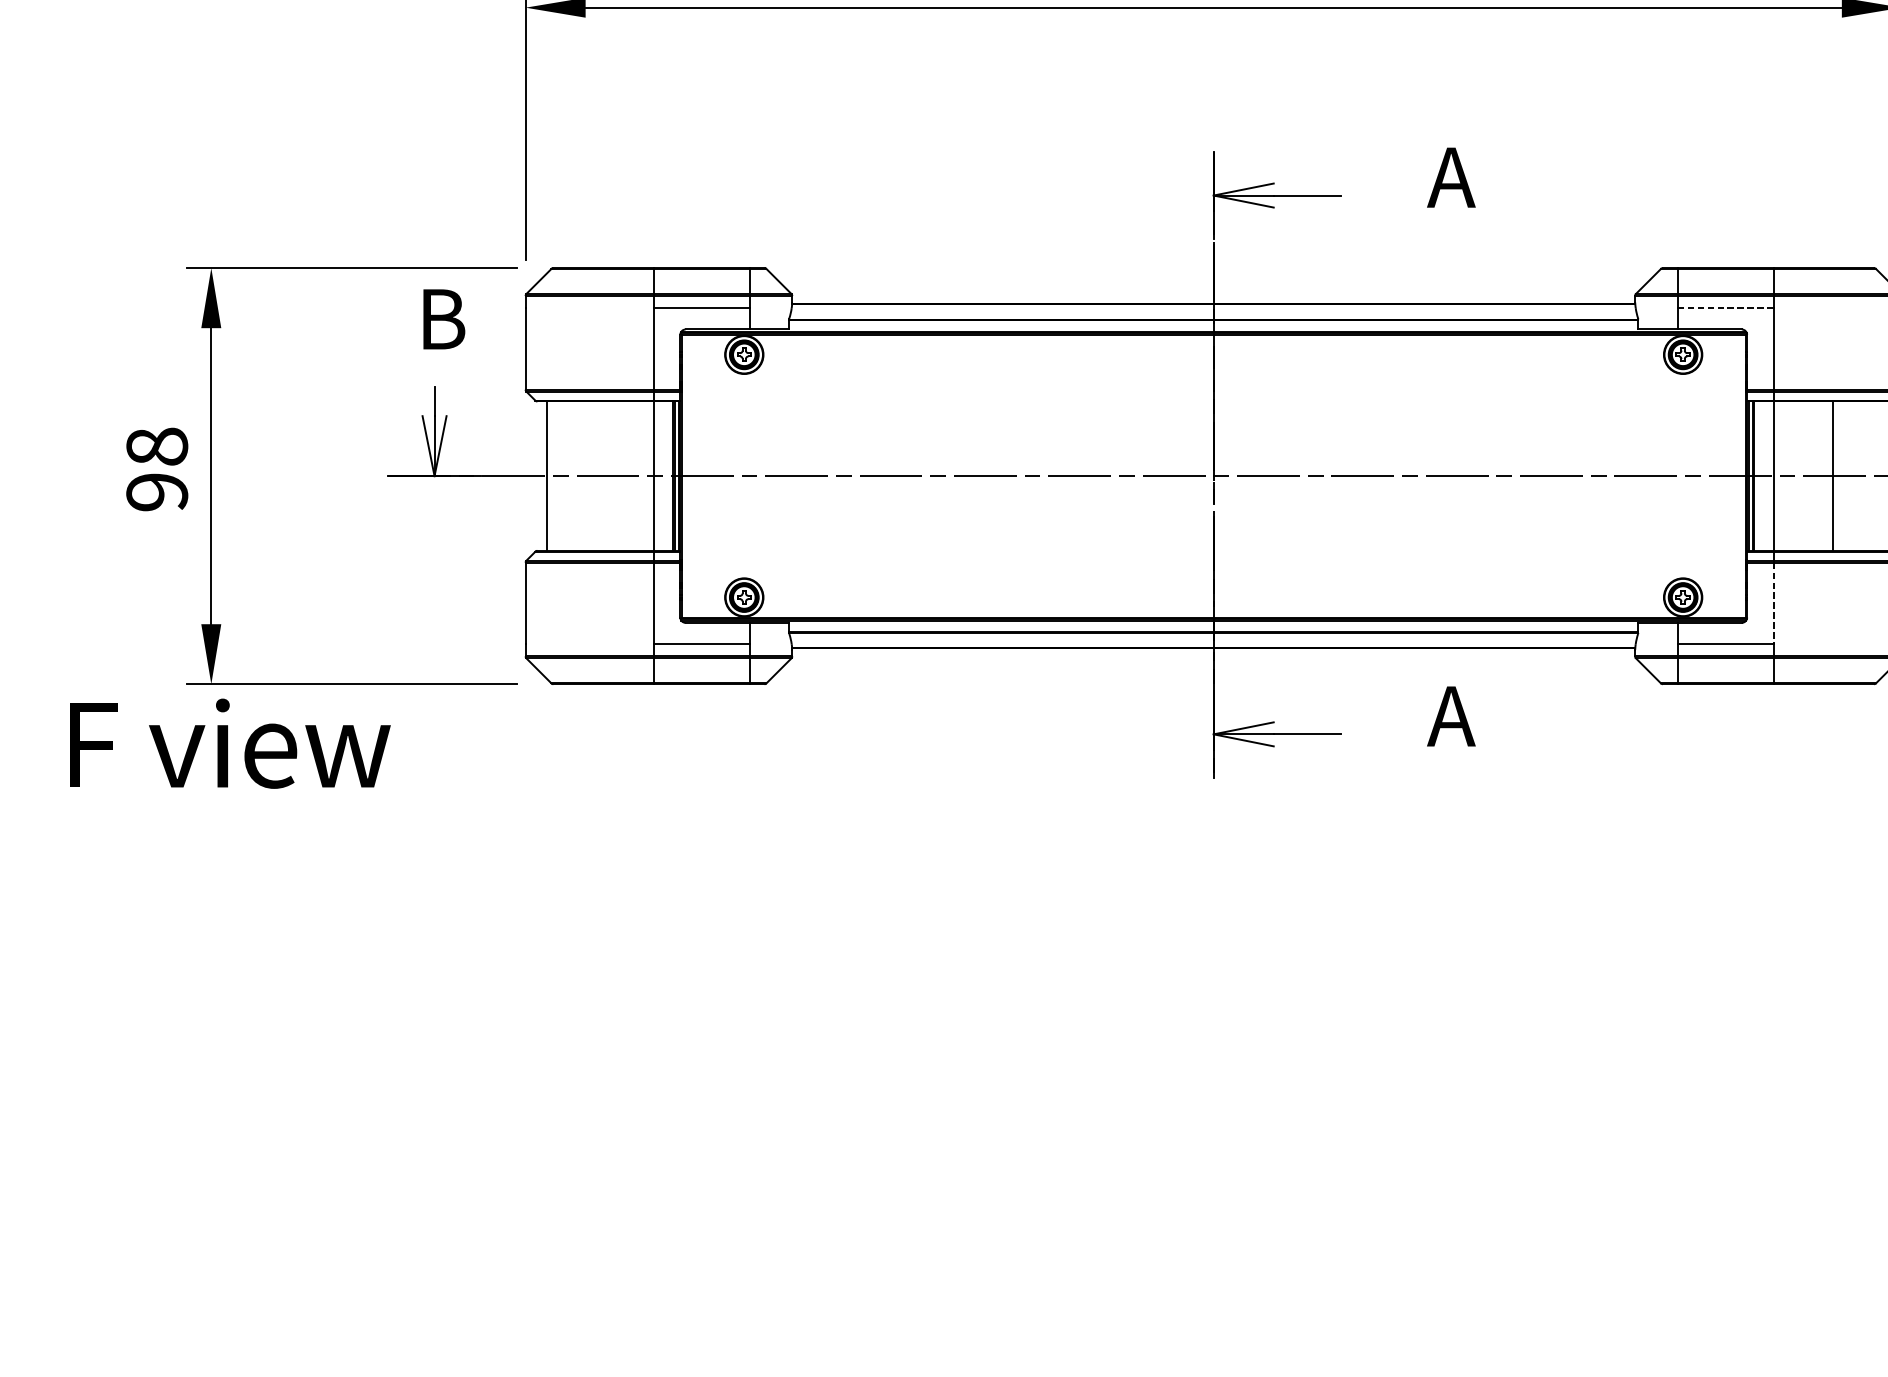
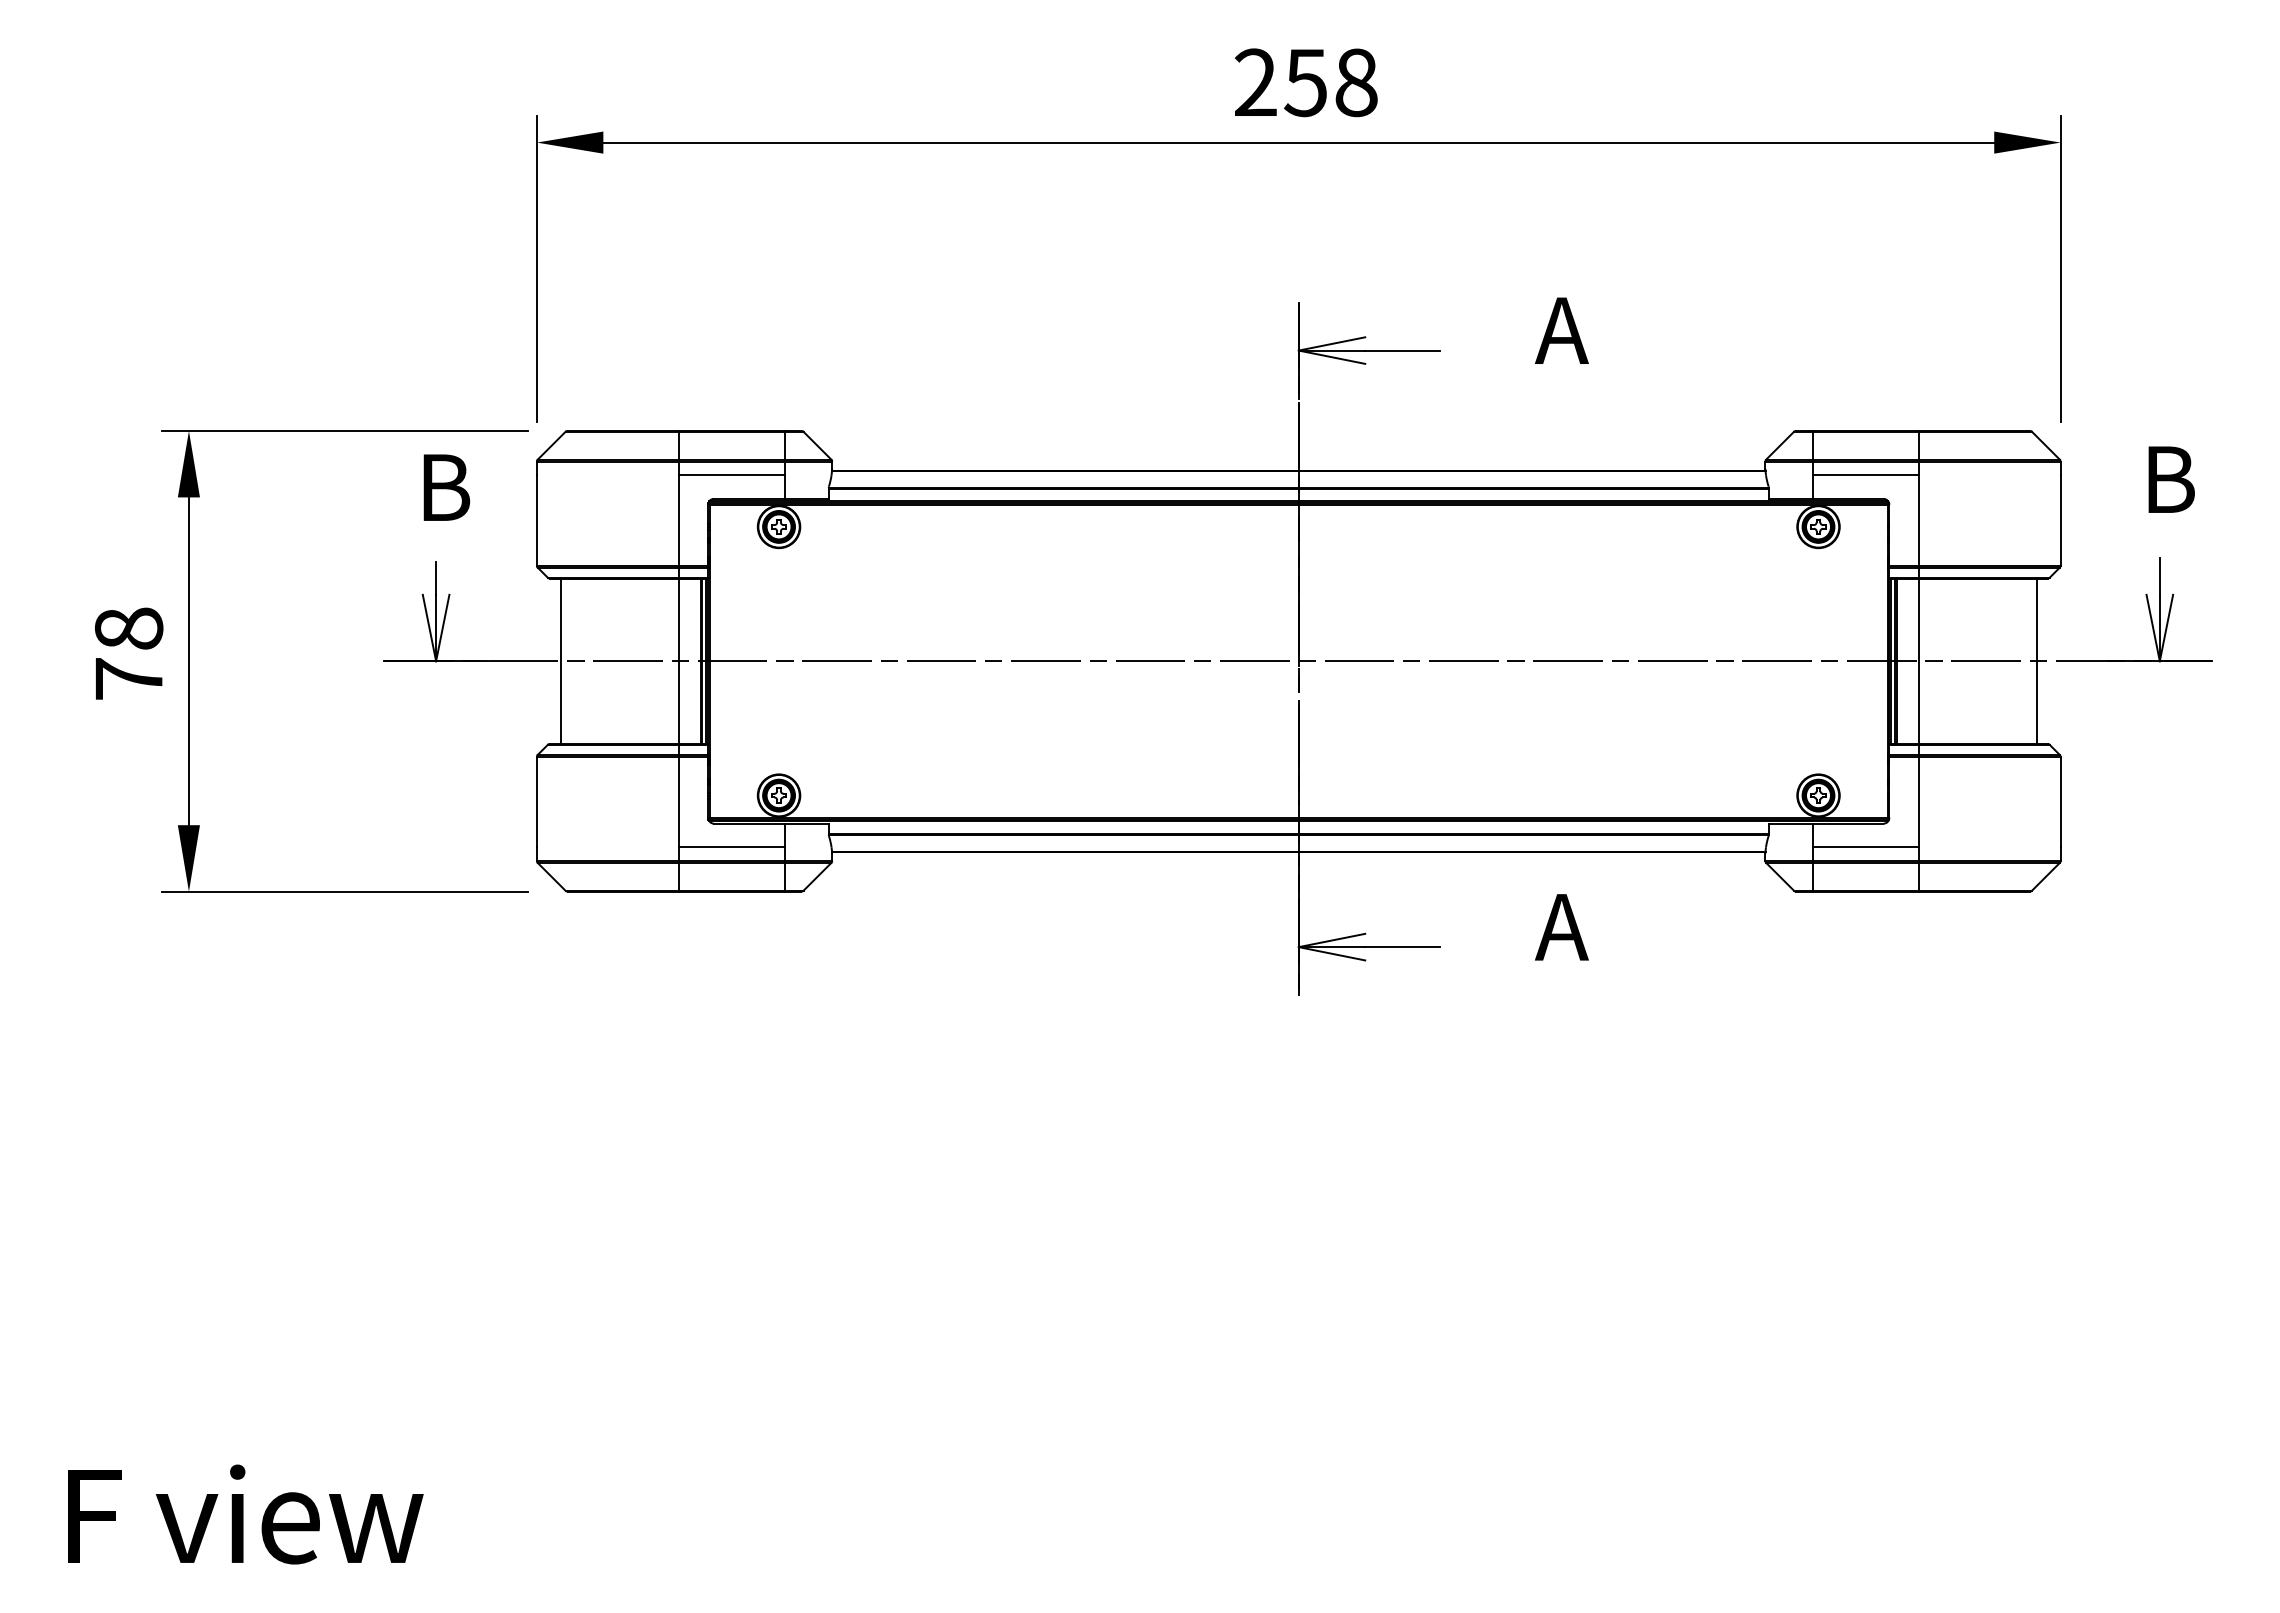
line: (1726, 308) -> (1866, 475), dashed -> solid
line: (1833, 475) -> (2037, 660), moved
text: (156, 492) -> (128, 679), 98 -> 78
line: (1773, 603) -> (1918, 802), dashed -> solid
text: (229, 743) -> (245, 1514), moved

